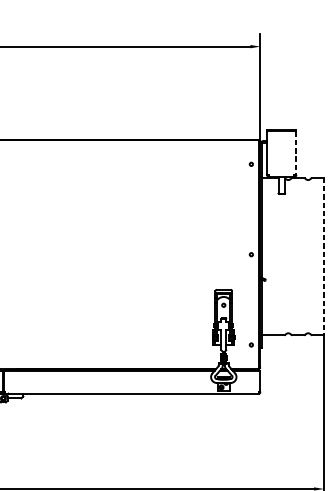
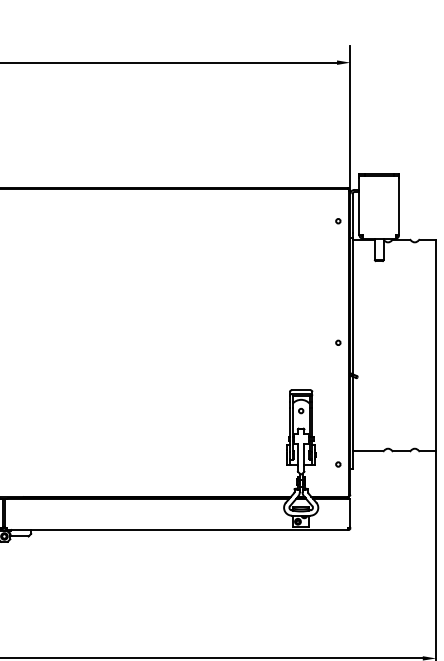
line: (296, 153) -> (399, 206), dashed -> solid
line: (324, 256) -> (436, 345), dashed -> solid

